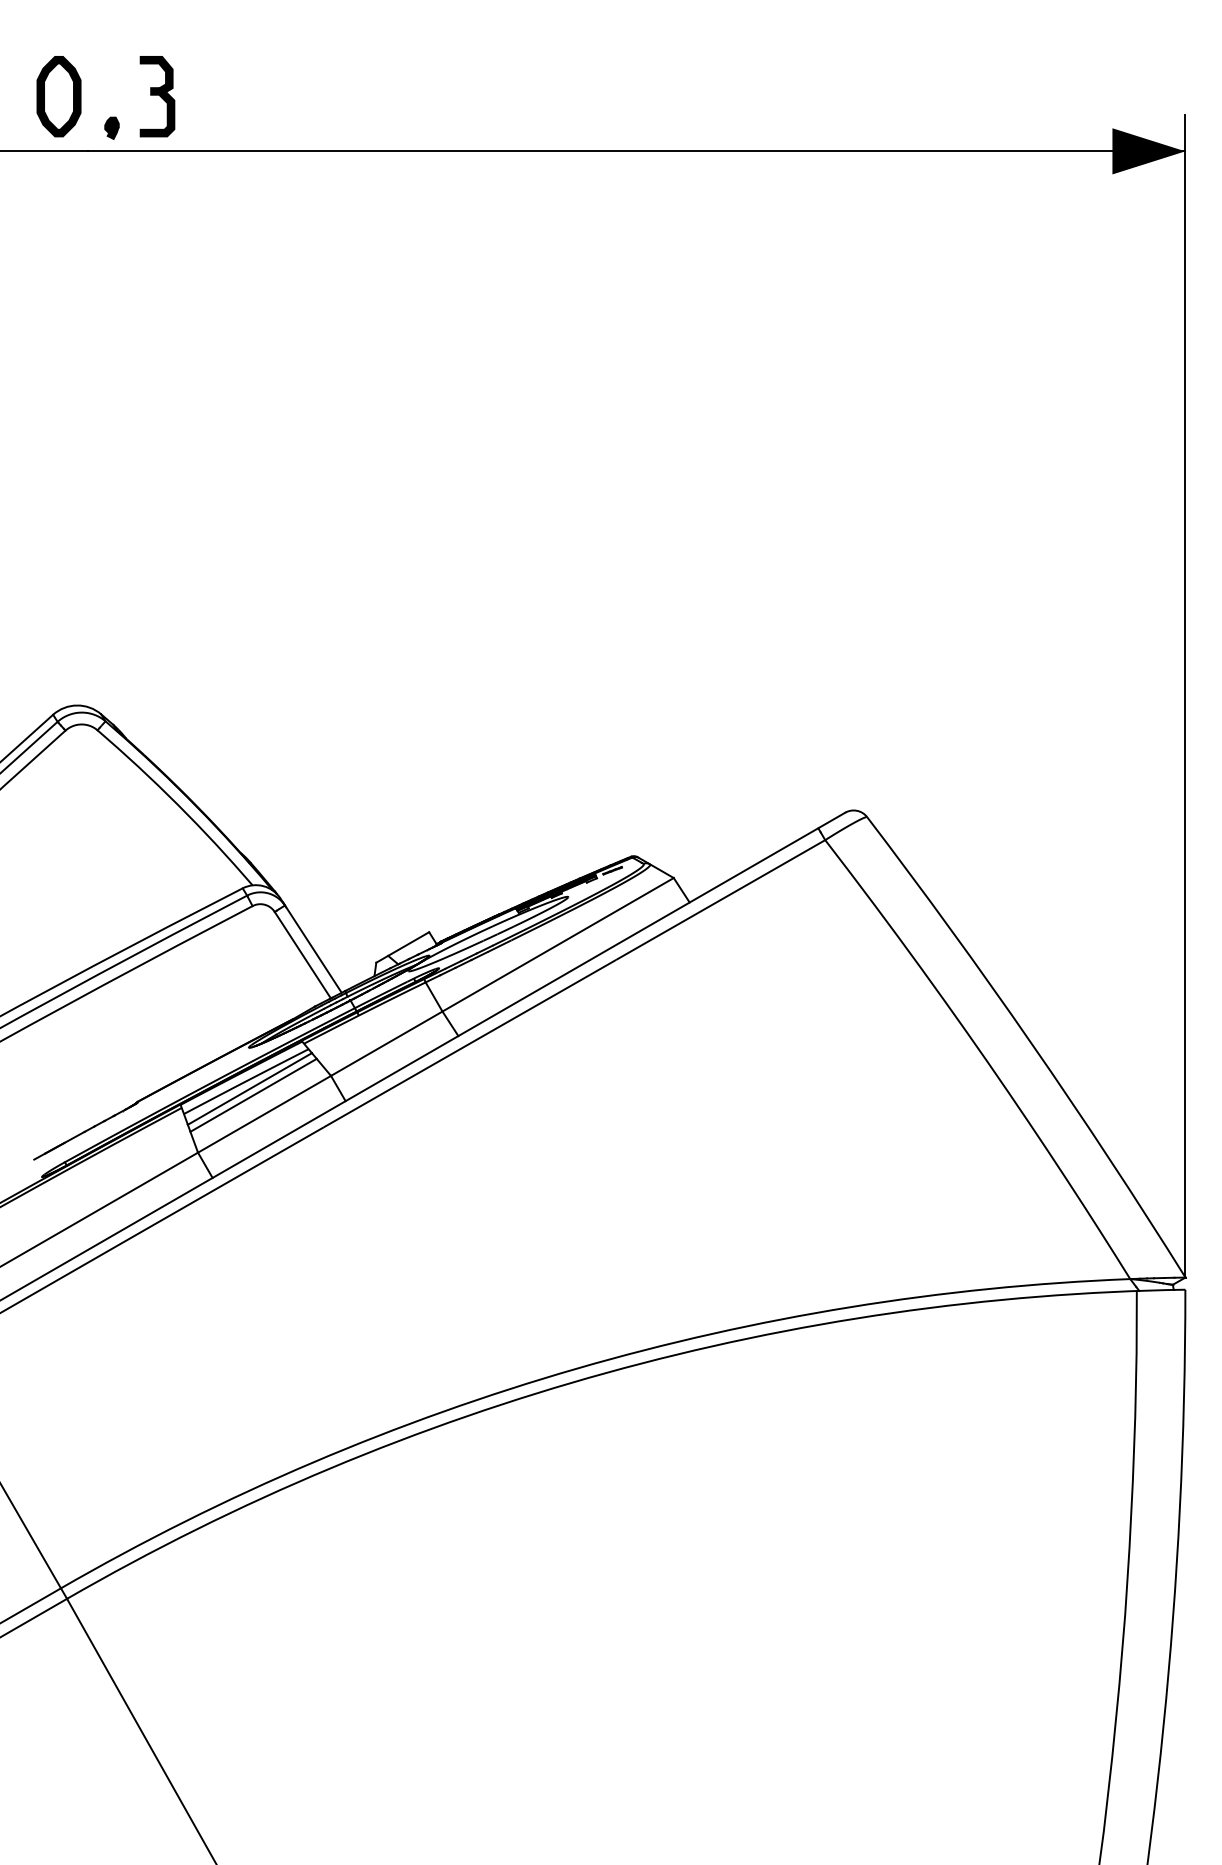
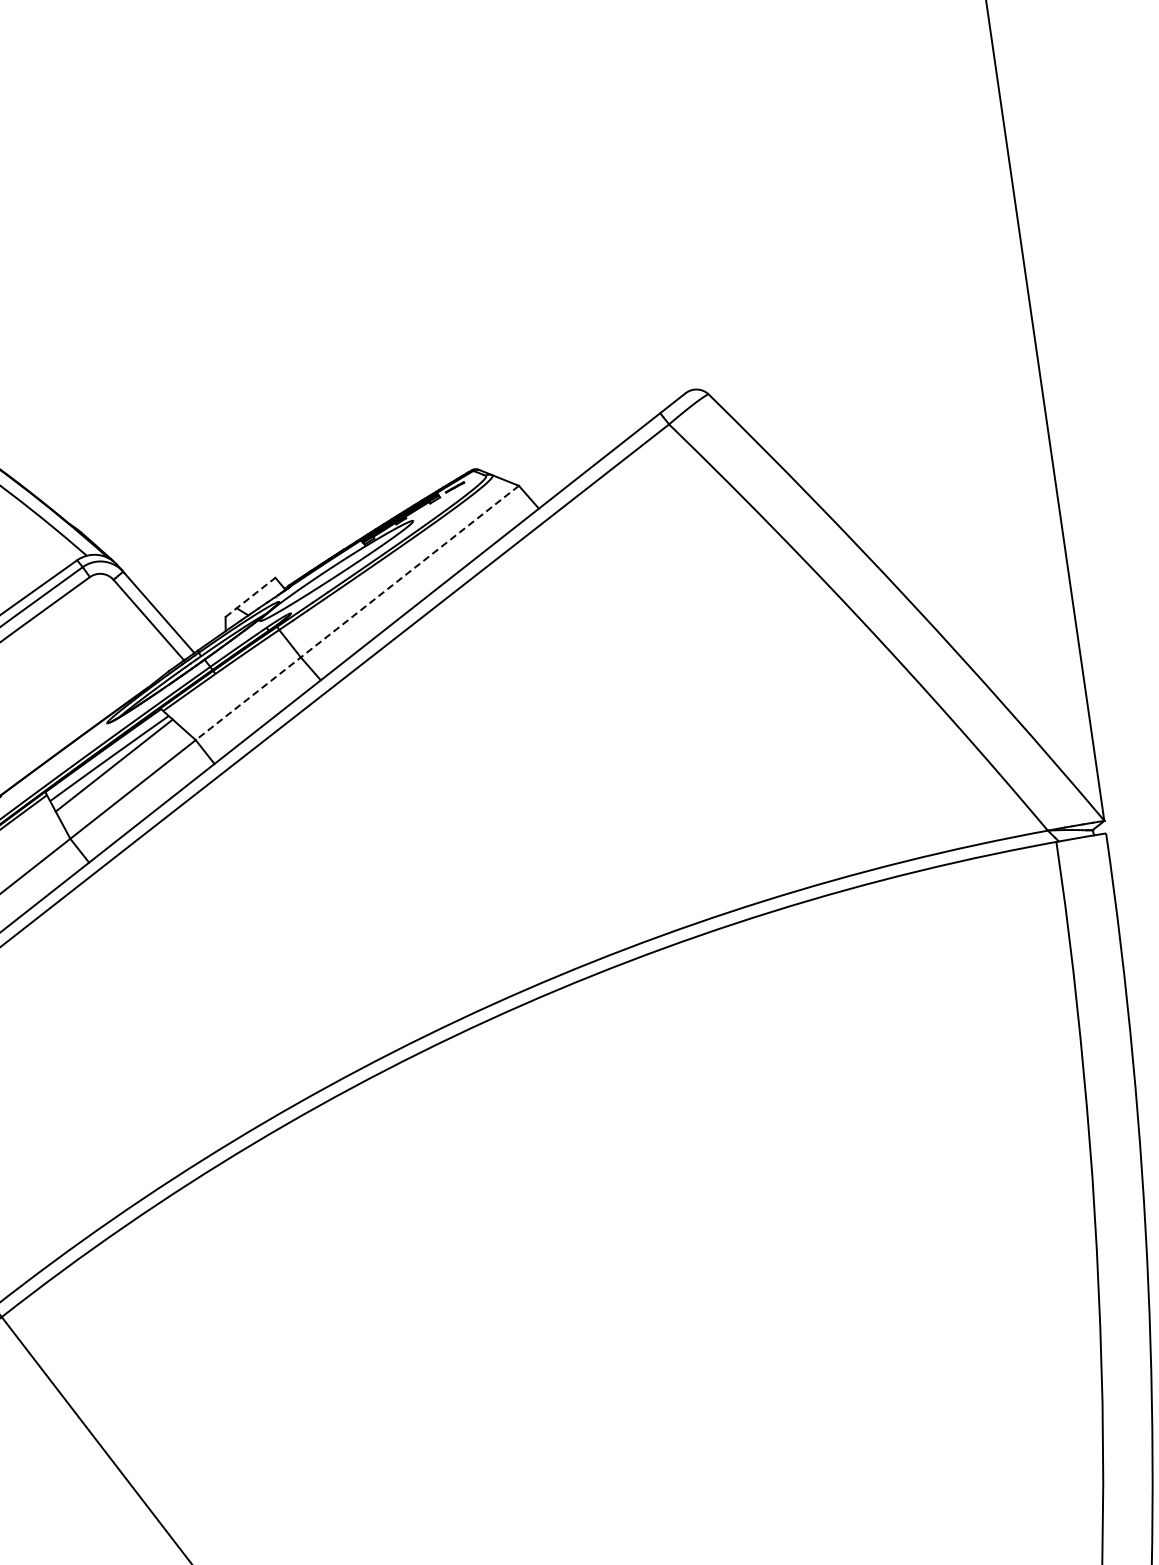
line: (402, 947) -> (250, 597), solid -> dashed
line: (502, 976) -> (357, 612), solid -> dashed
line: (253, 1094) -> (118, 770), removed

